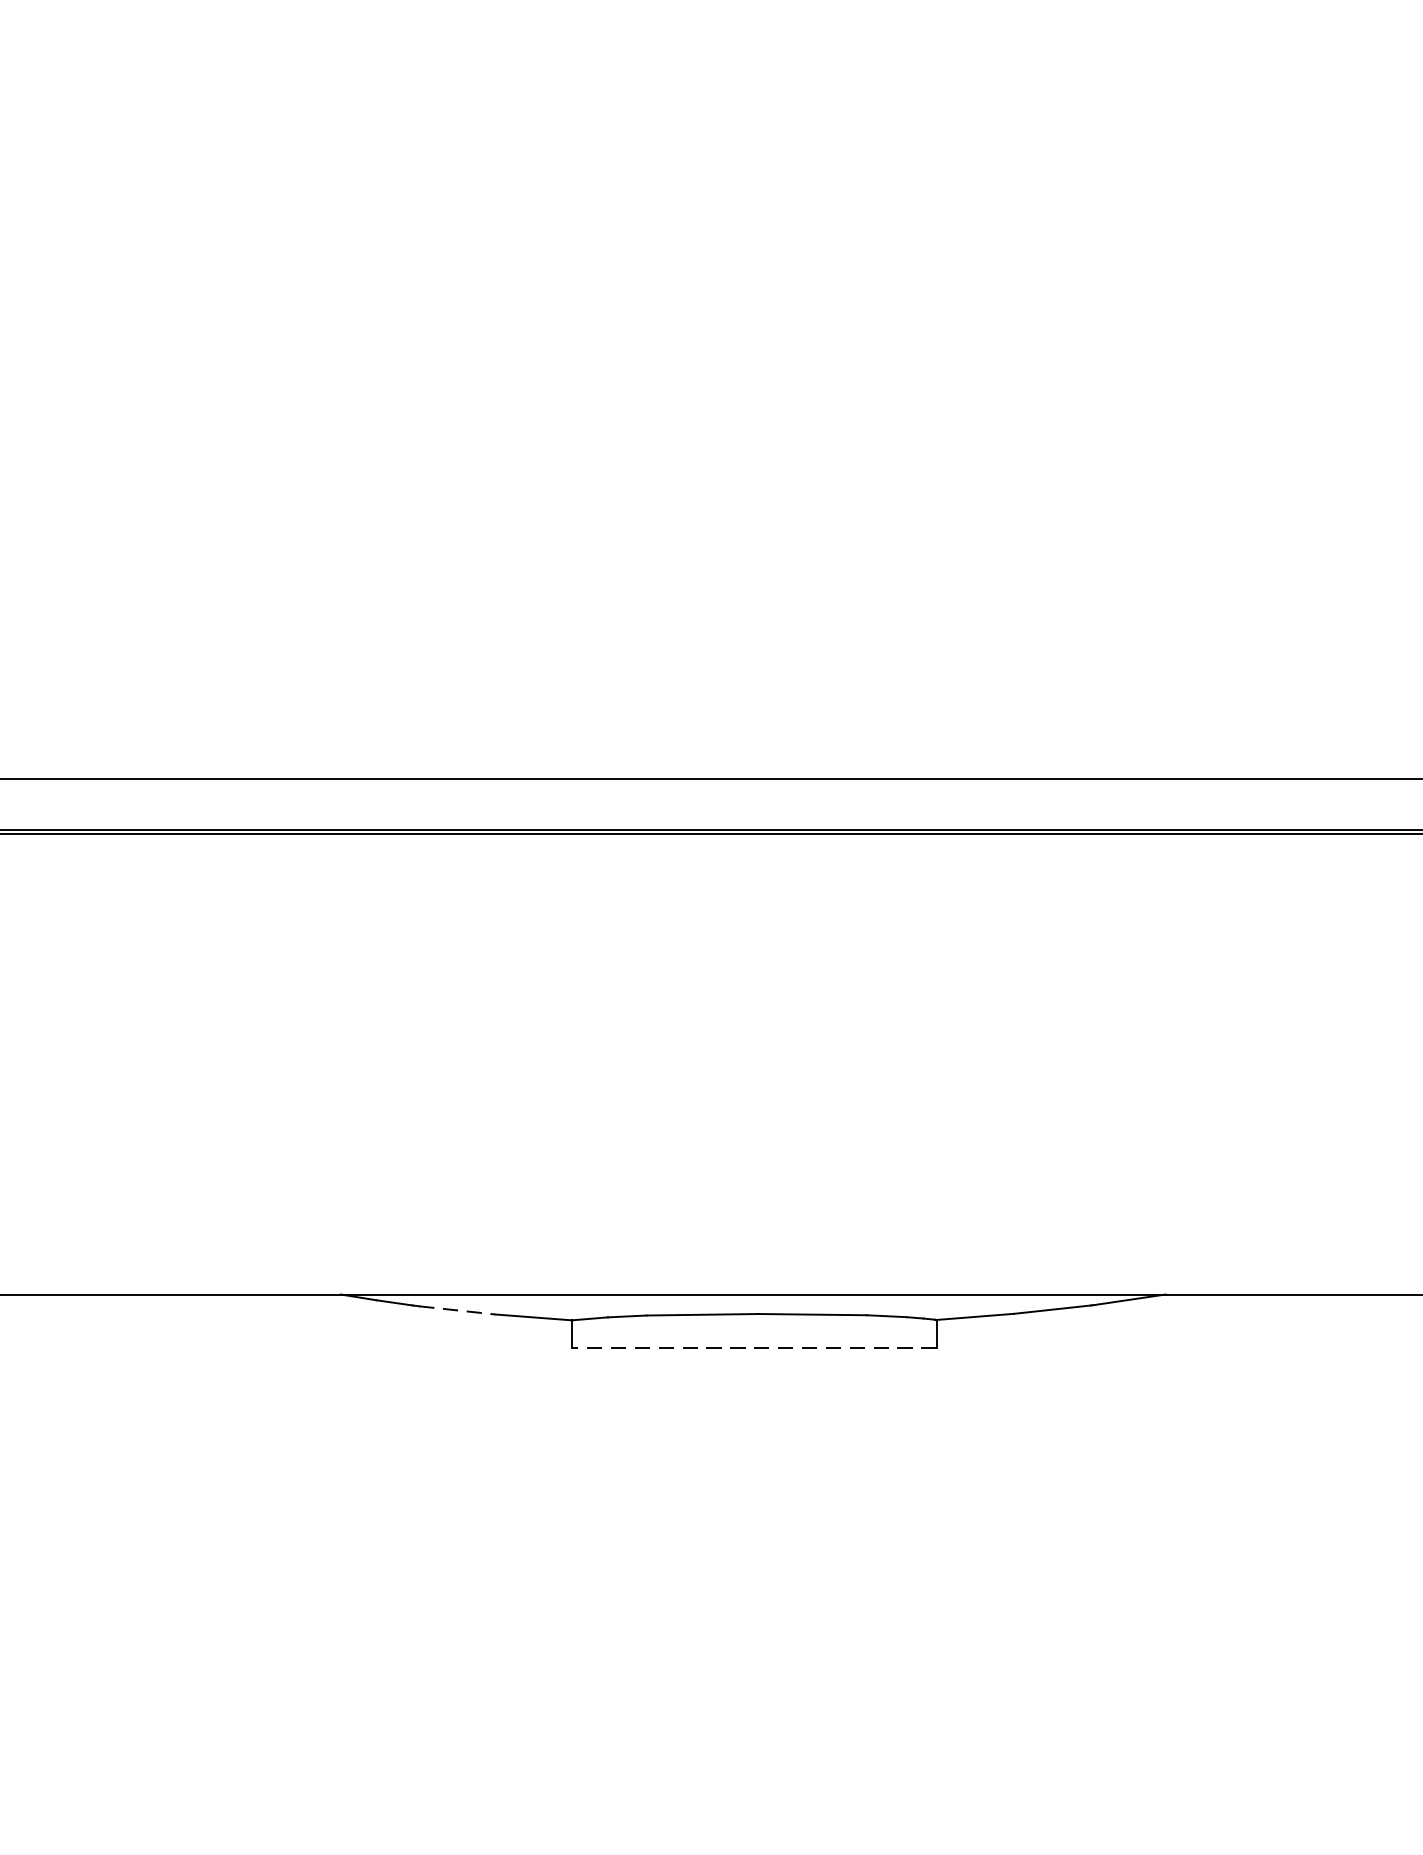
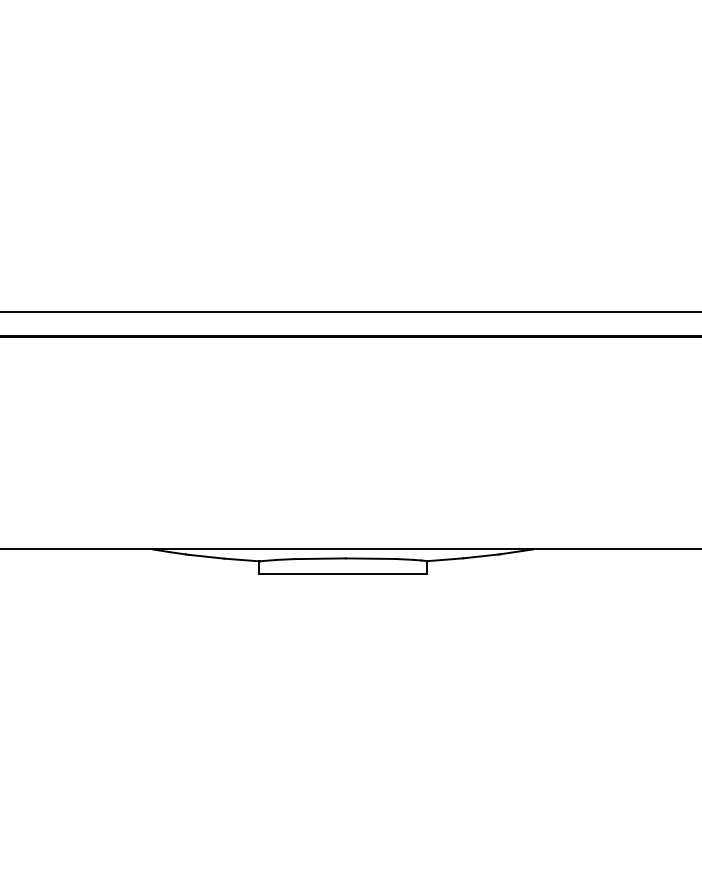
line: (456, 1309) -> (206, 556), dashed -> solid
line: (754, 1348) -> (343, 574), dashed -> solid

